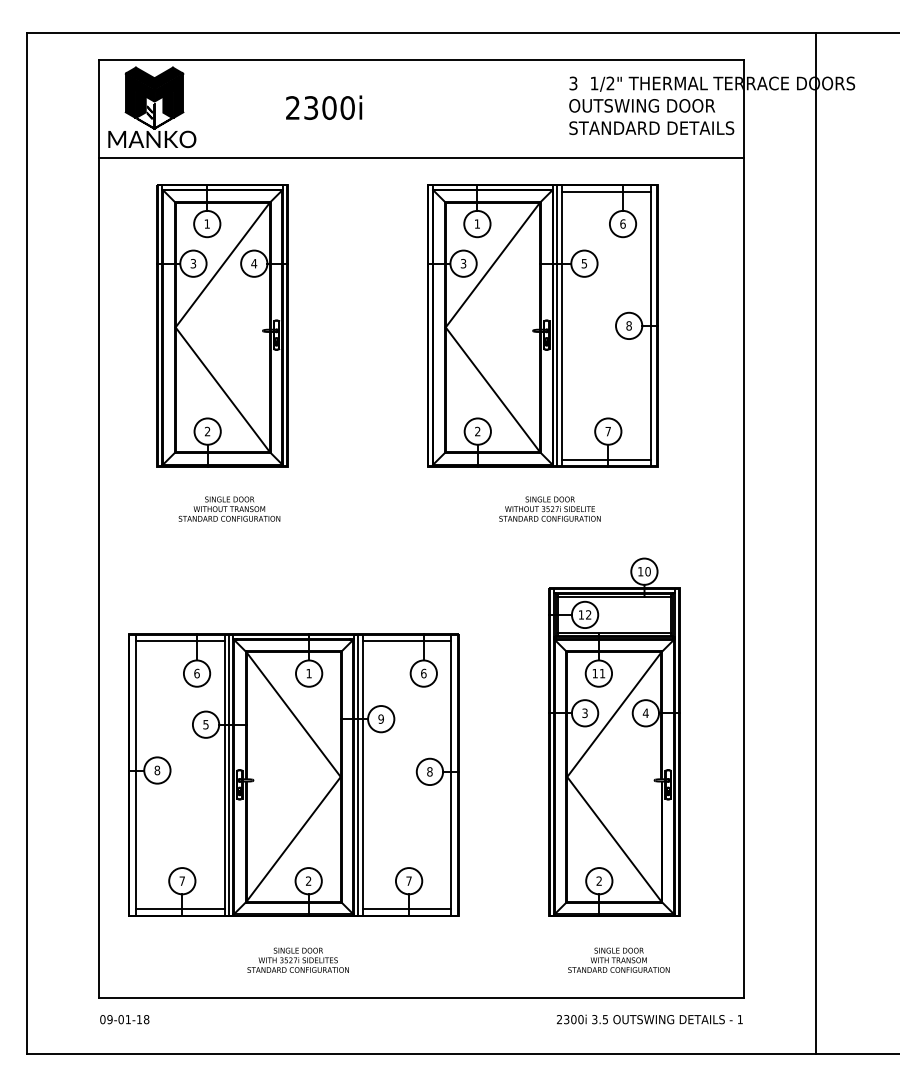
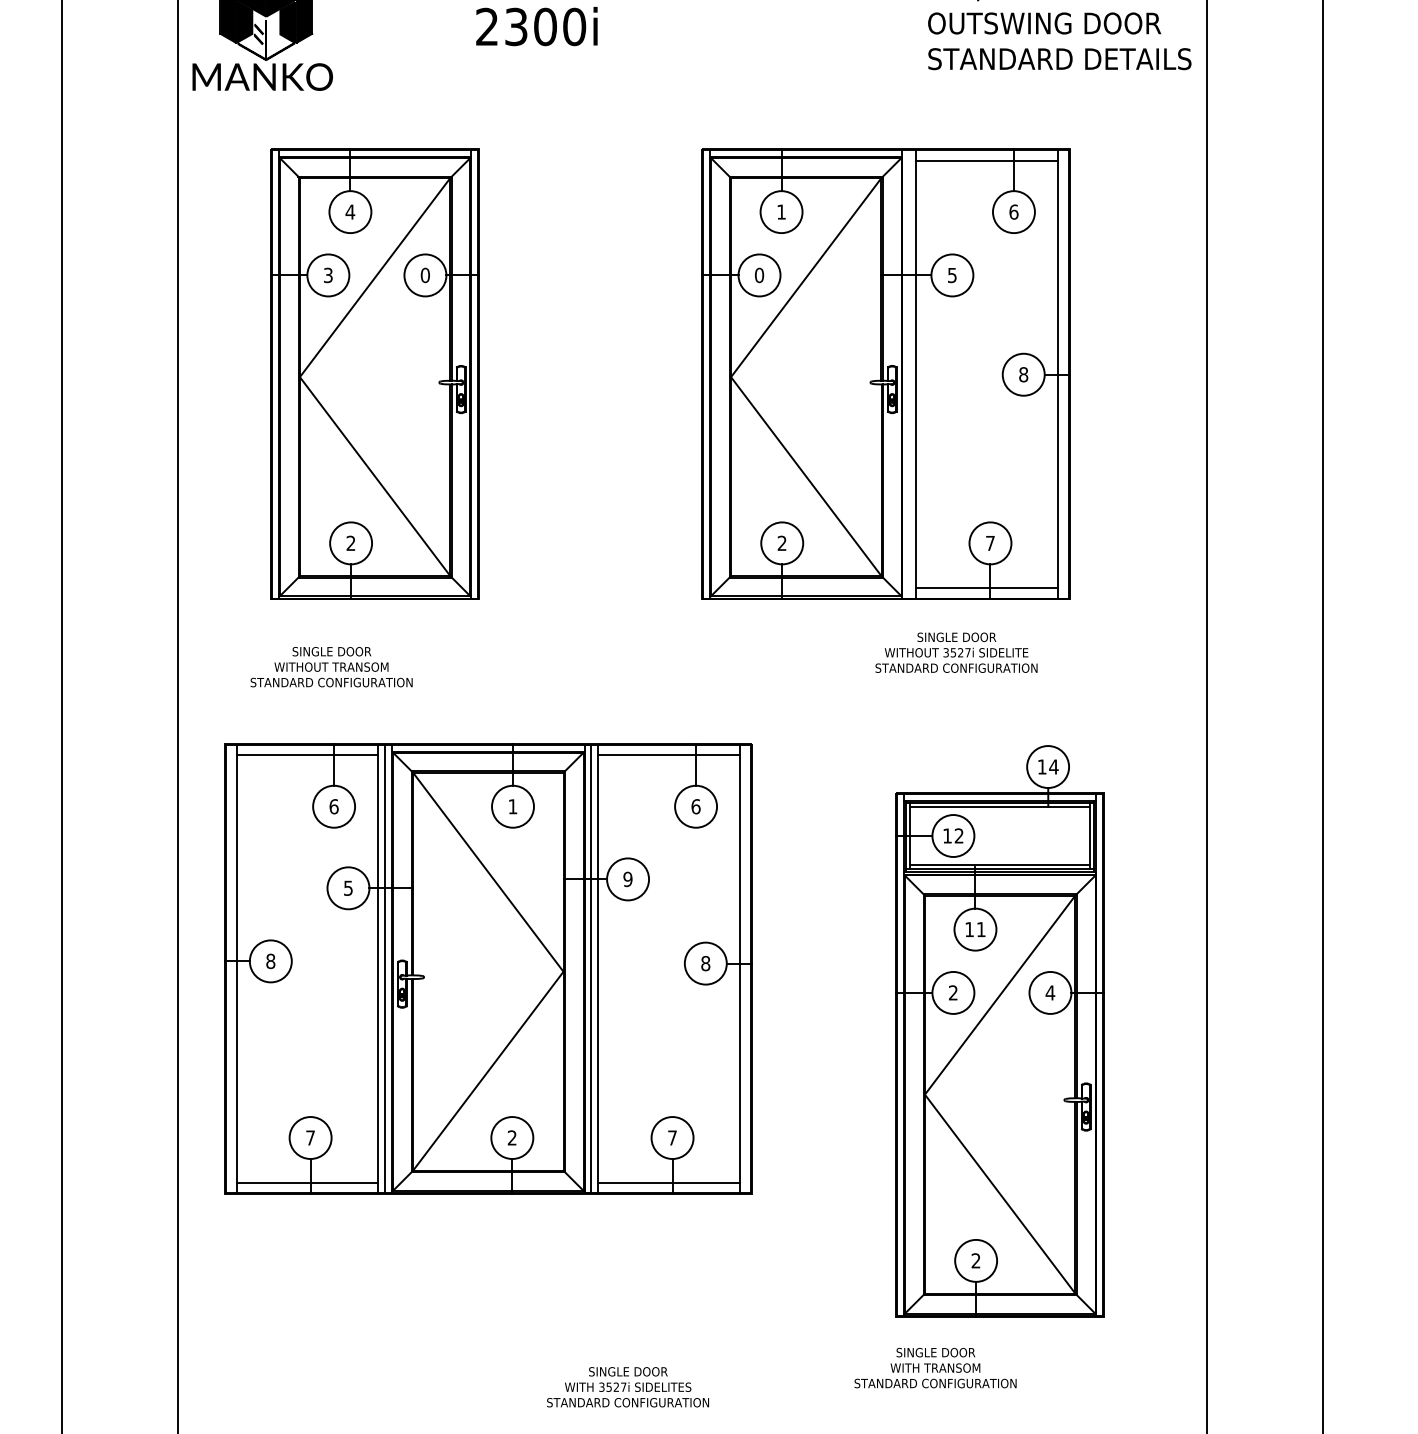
line: (421, 157) -> (692, 105), removed
text: (207, 223) -> (350, 211), 1 -> 4
text: (254, 263) -> (425, 275), 4 -> 0
text: (463, 263) -> (759, 275), 3 -> 0
line: (557, 325) -> (909, 374), removed
text: (229, 508) -> (331, 666), moved
text: (549, 508) -> (955, 651), moved
text: (648, 571) -> (1054, 766), 10 -> 14
text: (584, 713) -> (952, 993), 3 -> 2
part: (293, 774) -> (488, 967), moved
text: (297, 959) -> (626, 1385), moved
text: (618, 959) -> (934, 1366), moved

